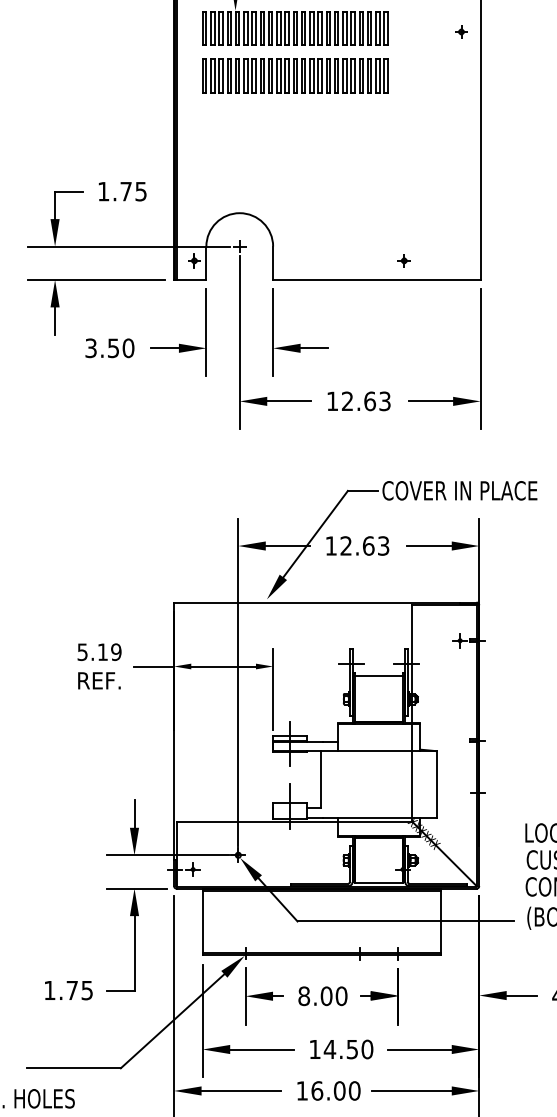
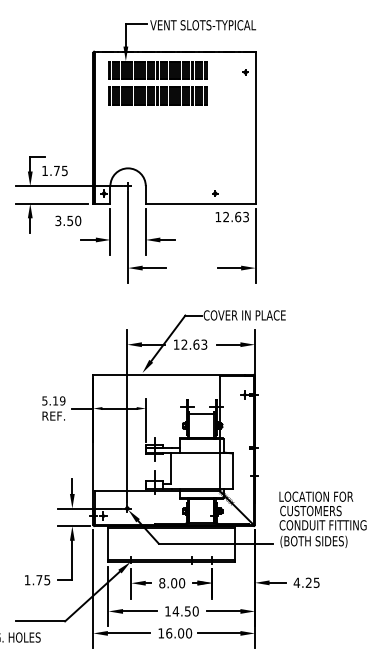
text: (121, 192) -> (54, 171), moved
text: (110, 347) -> (68, 220), moved
text: (357, 400) -> (231, 216), moved

